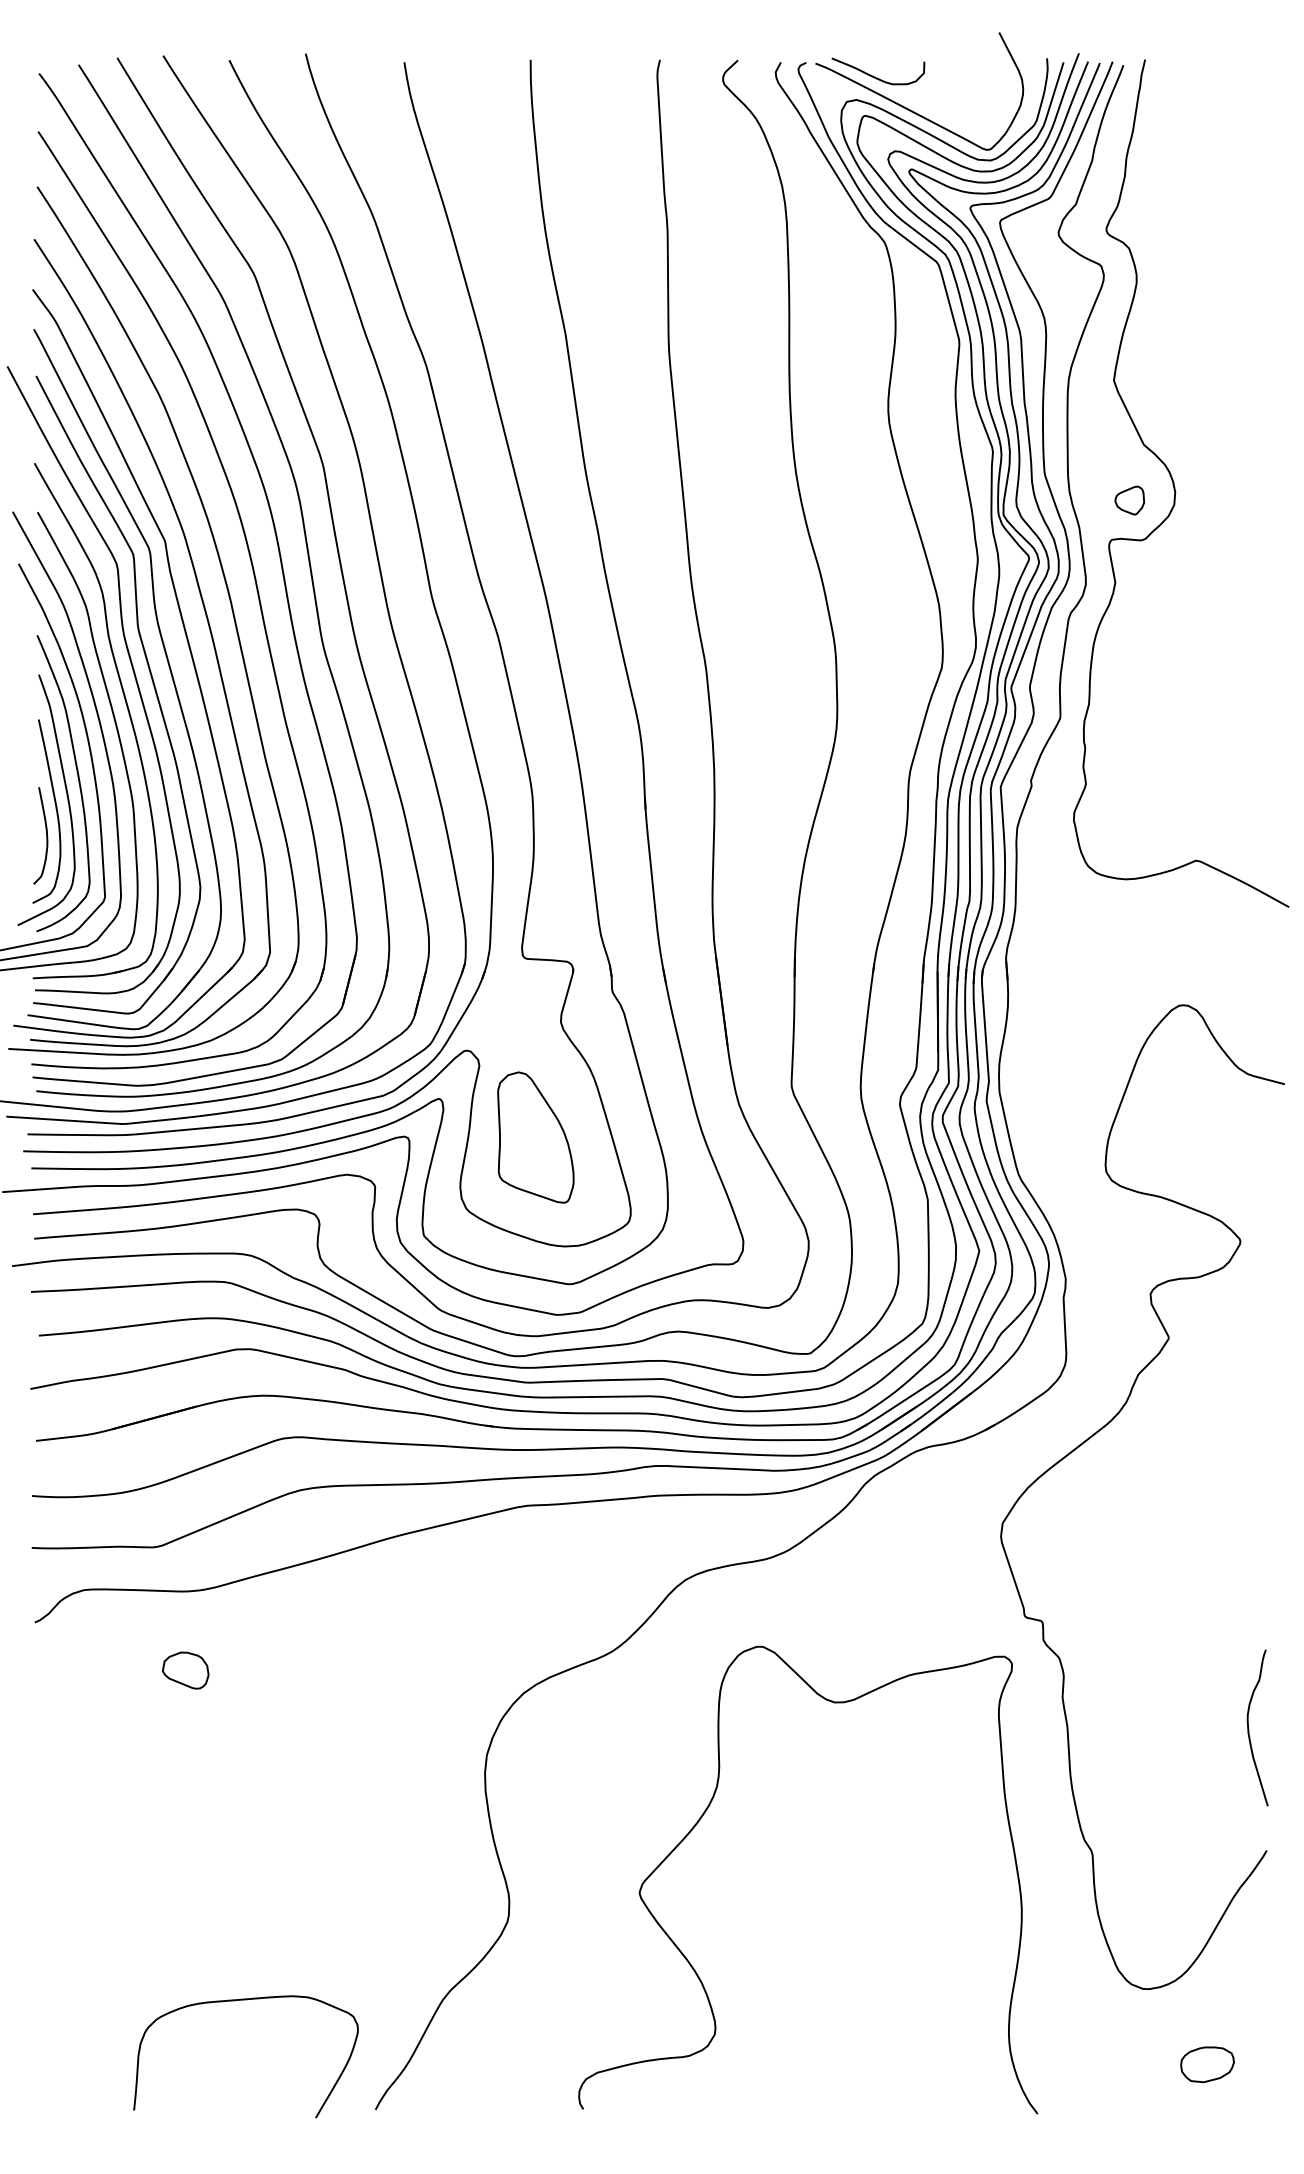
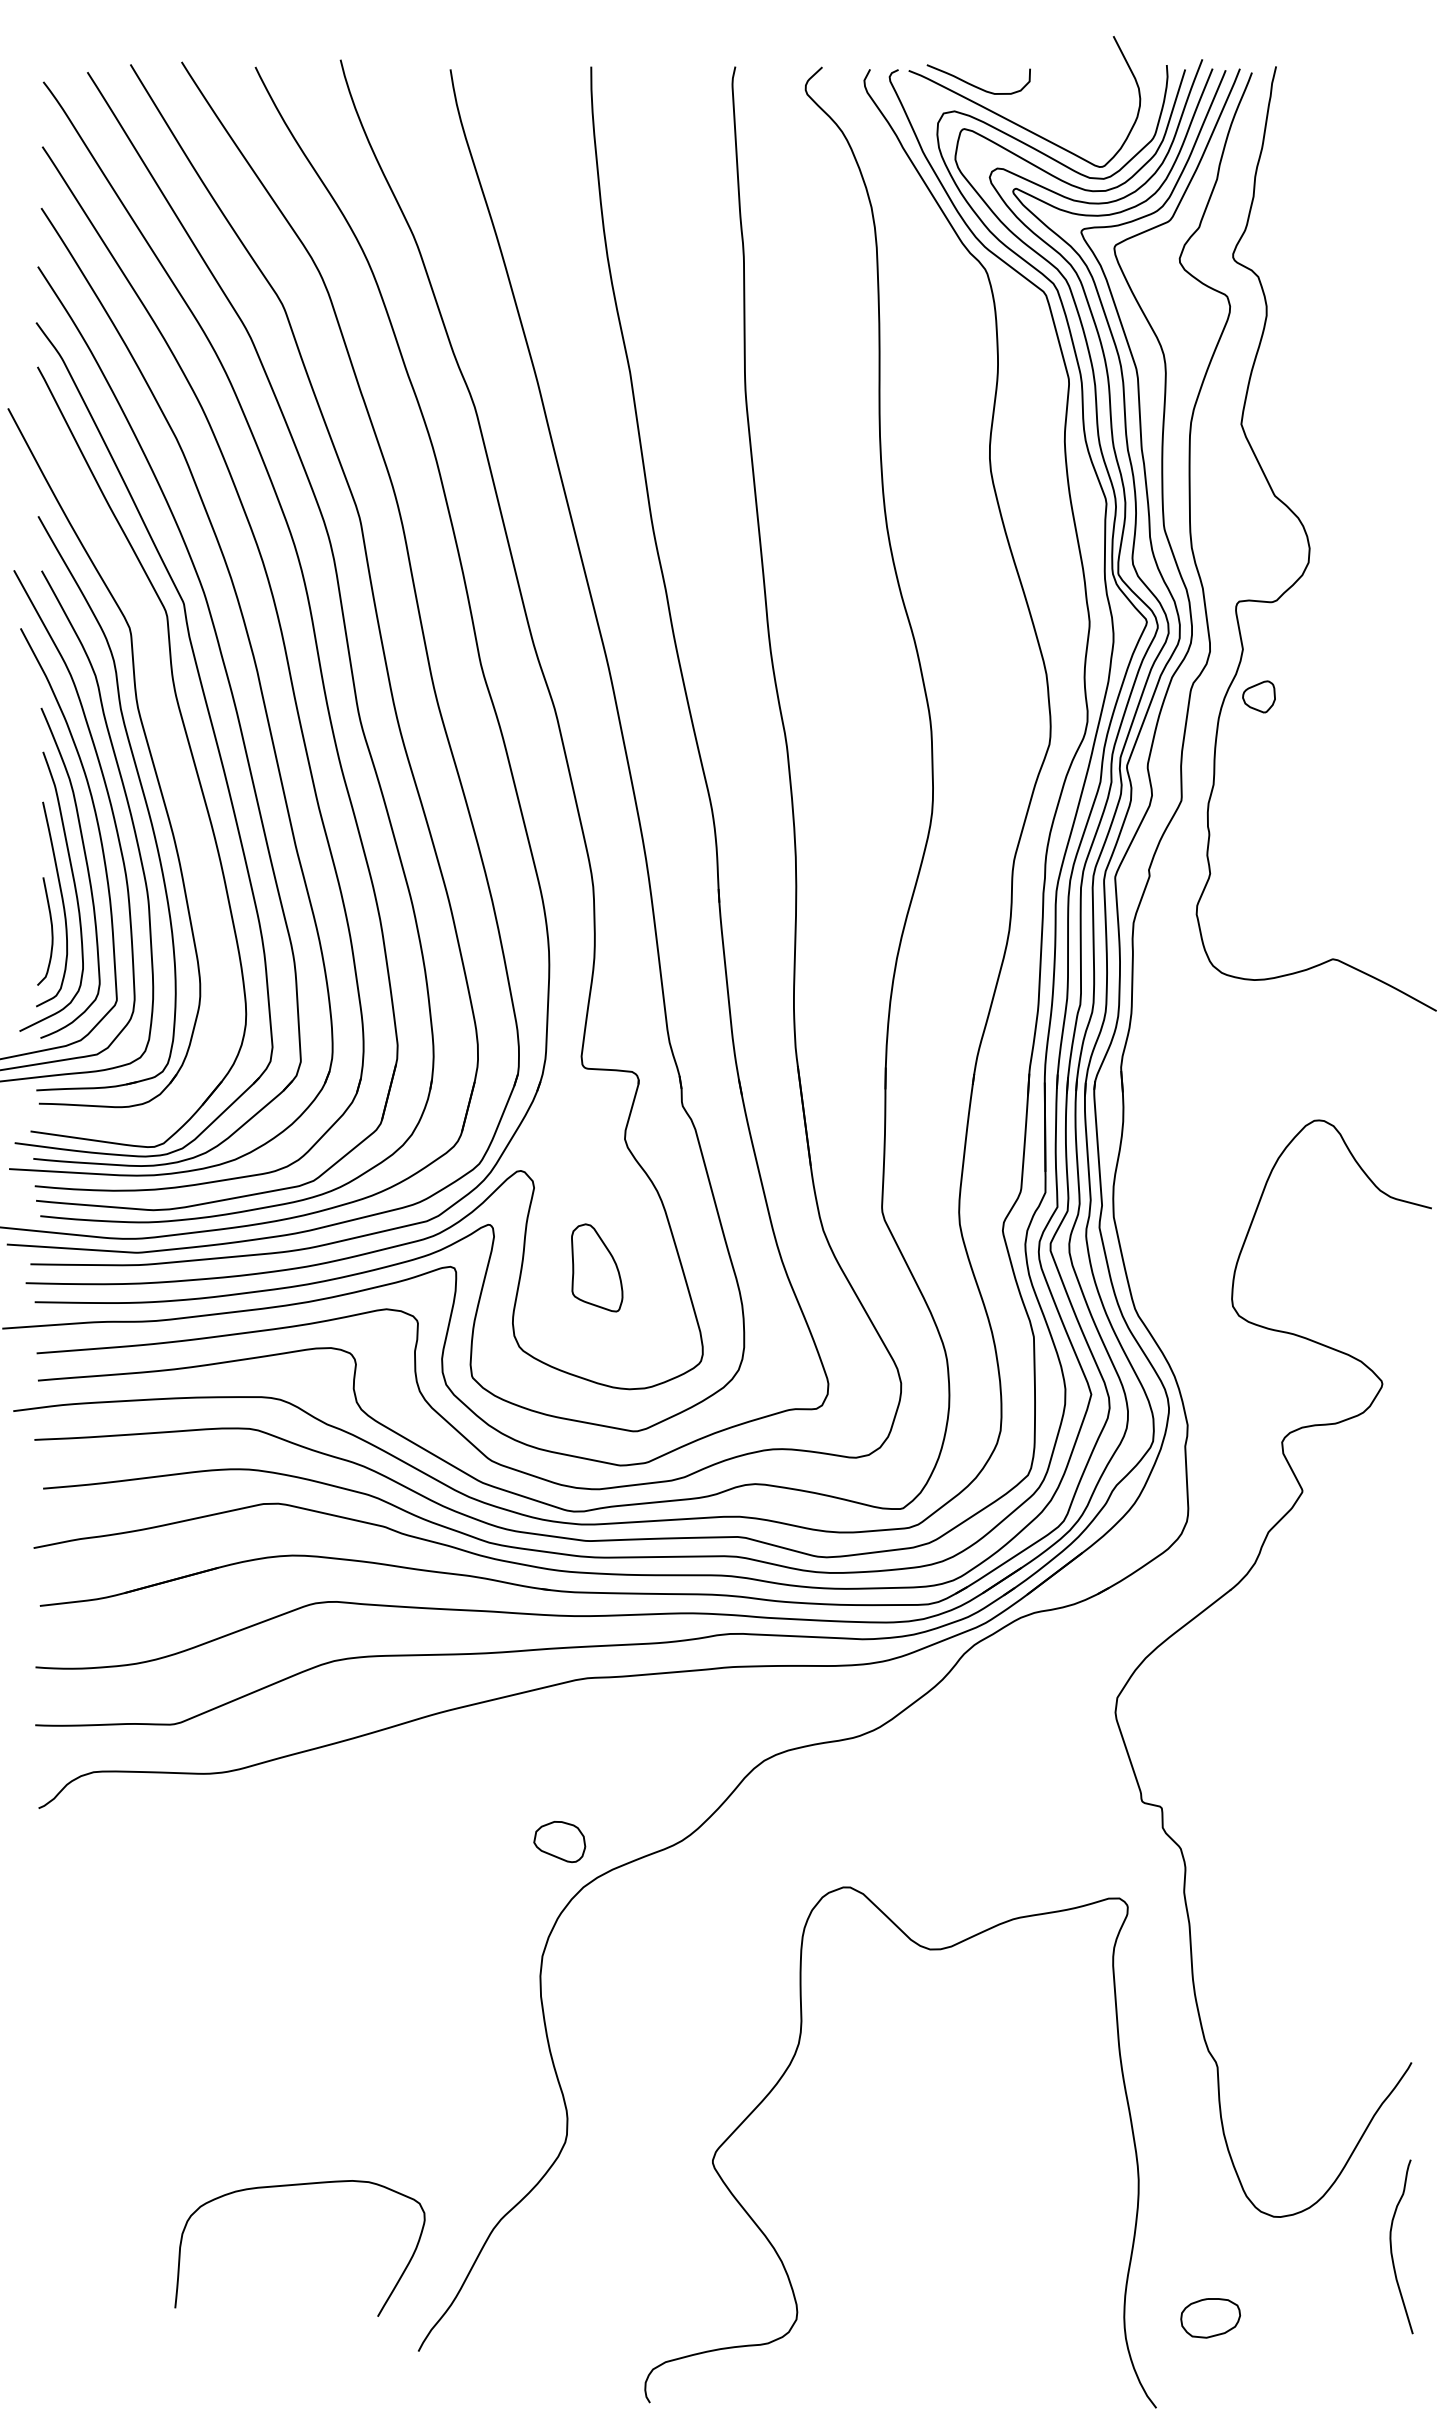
part: (1129, 500) -> (1258, 696), moved
part: (152, 682) -> (169, 760), removed
part: (536, 1137) -> (597, 1267), size x0.6
part: (185, 1671) -> (559, 1842), moved
curve: (1249, 1730) -> (1392, 2249), moved
curve: (706, 1811) -> (787, 2070), moved
curve: (236, 2001) -> (289, 2186), moved
part: (1207, 2064) -> (1210, 2318), moved

